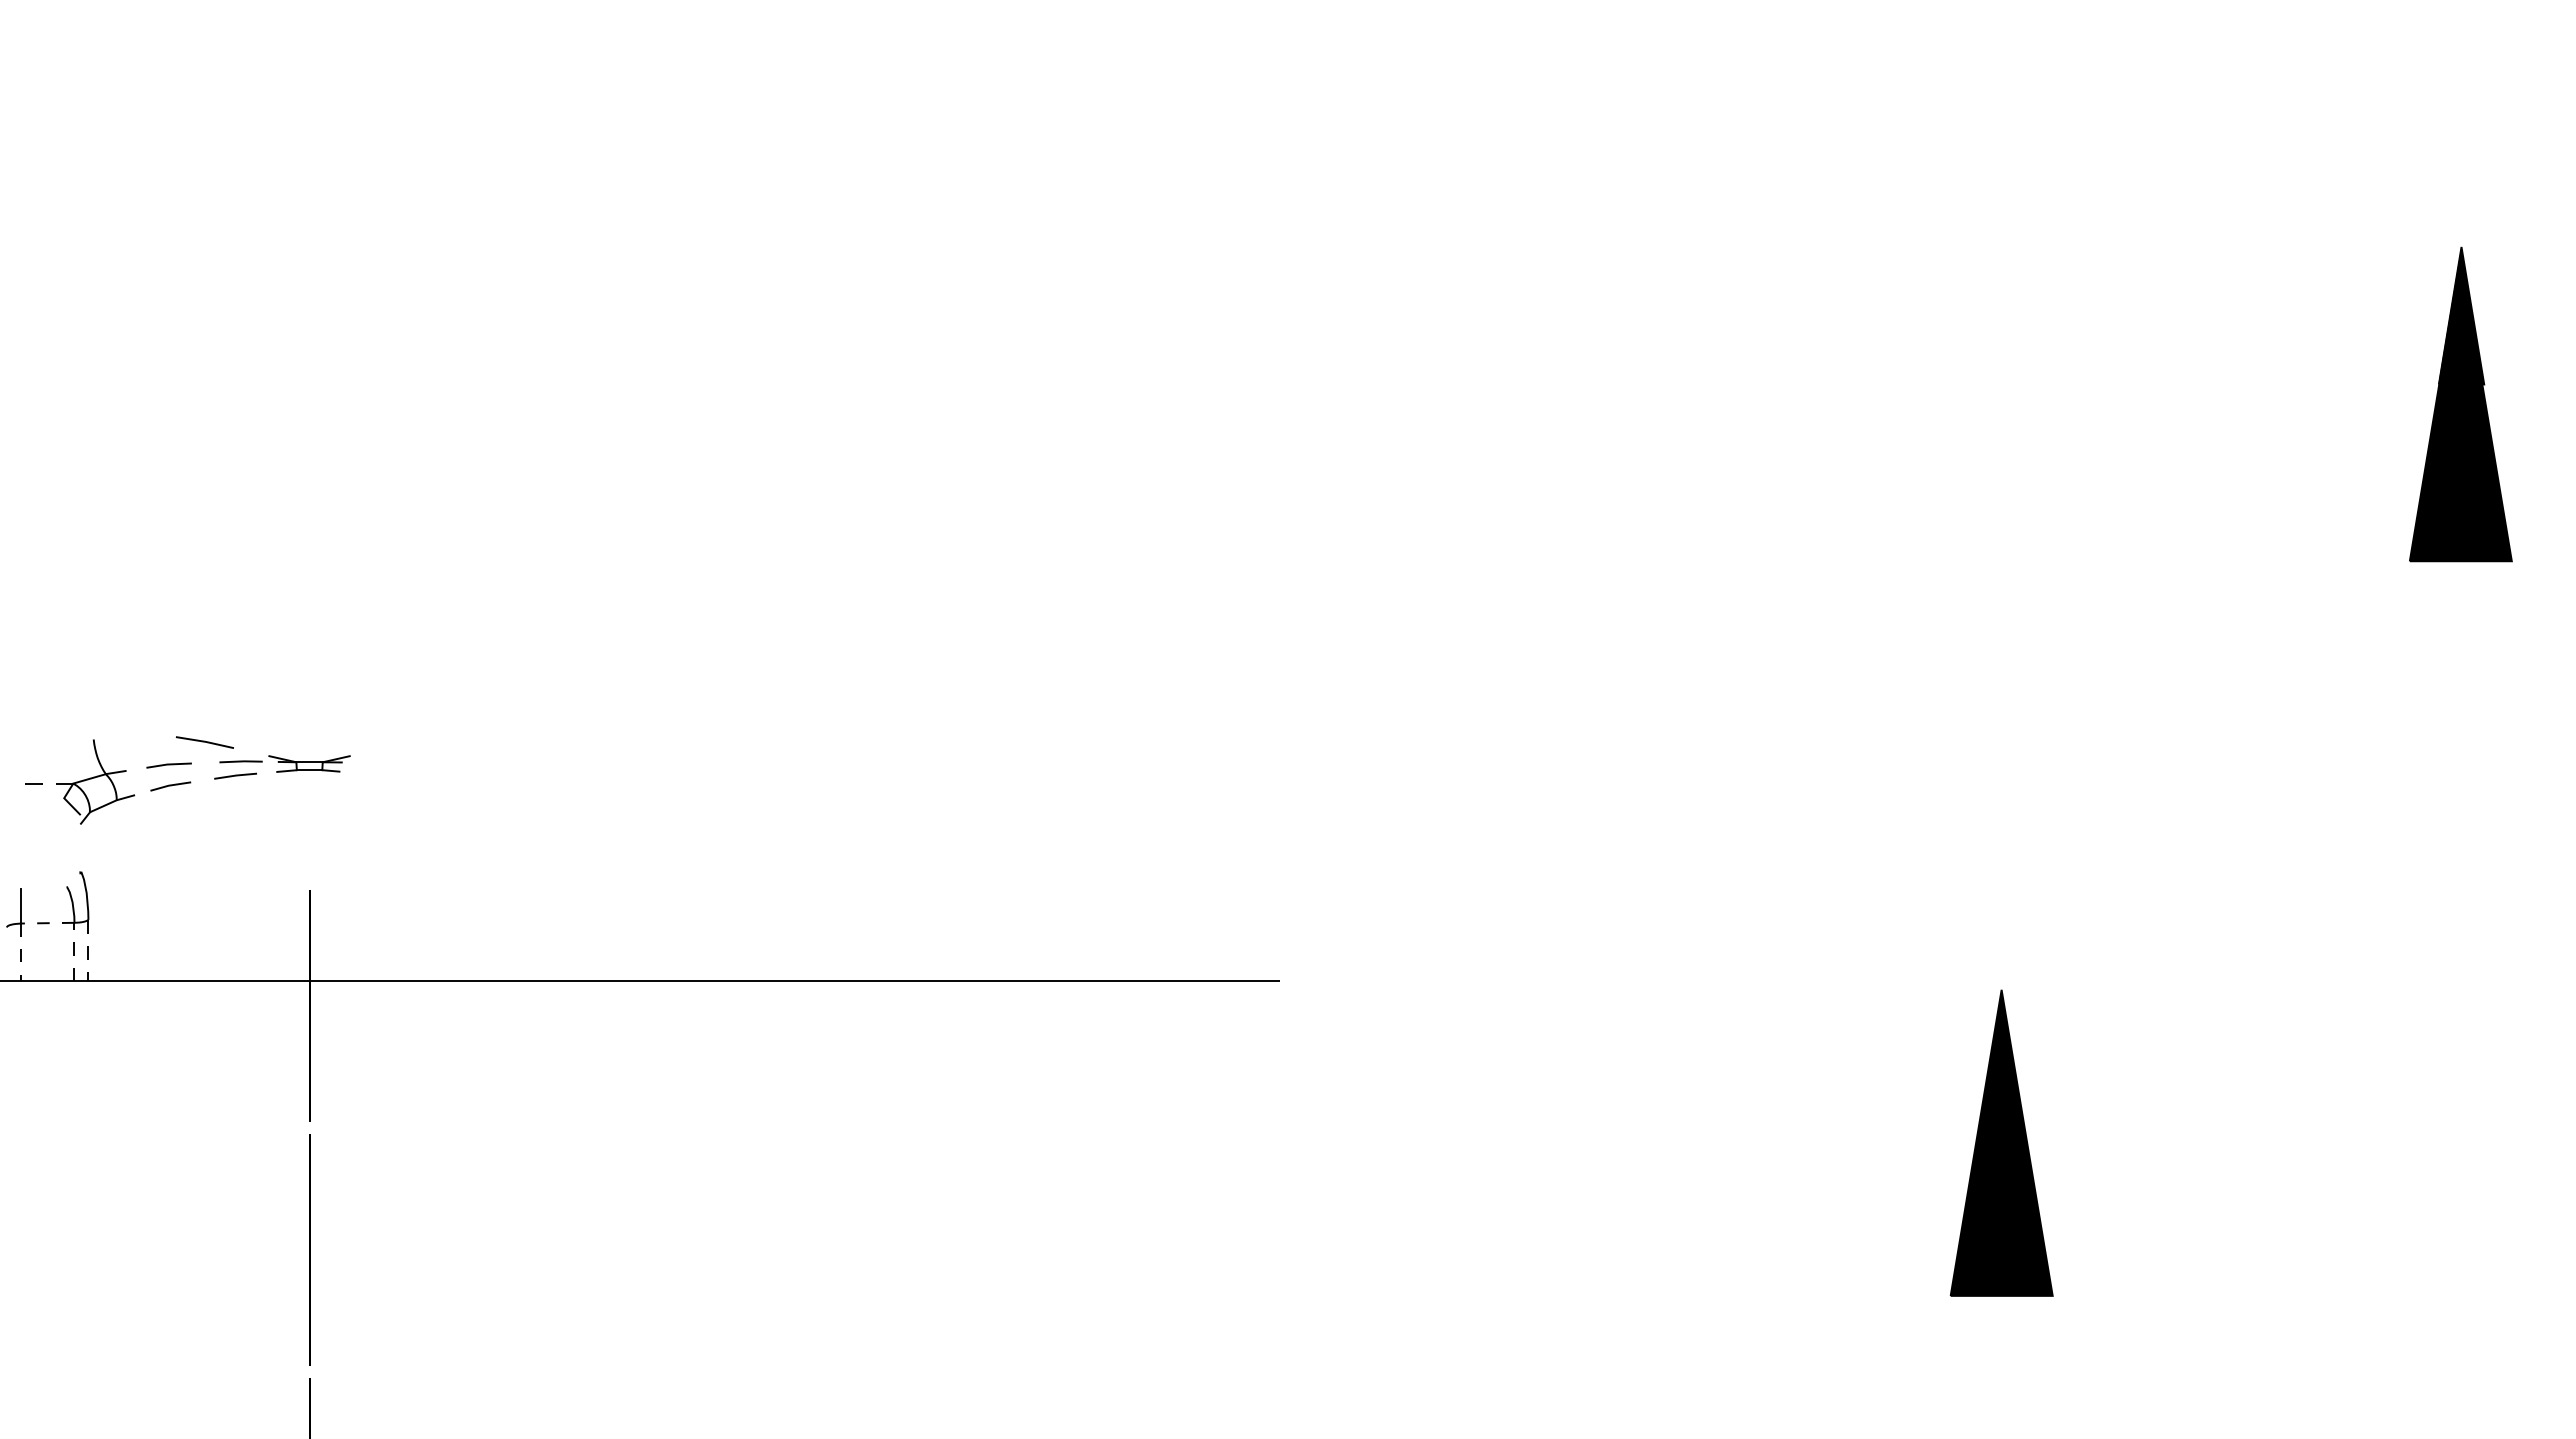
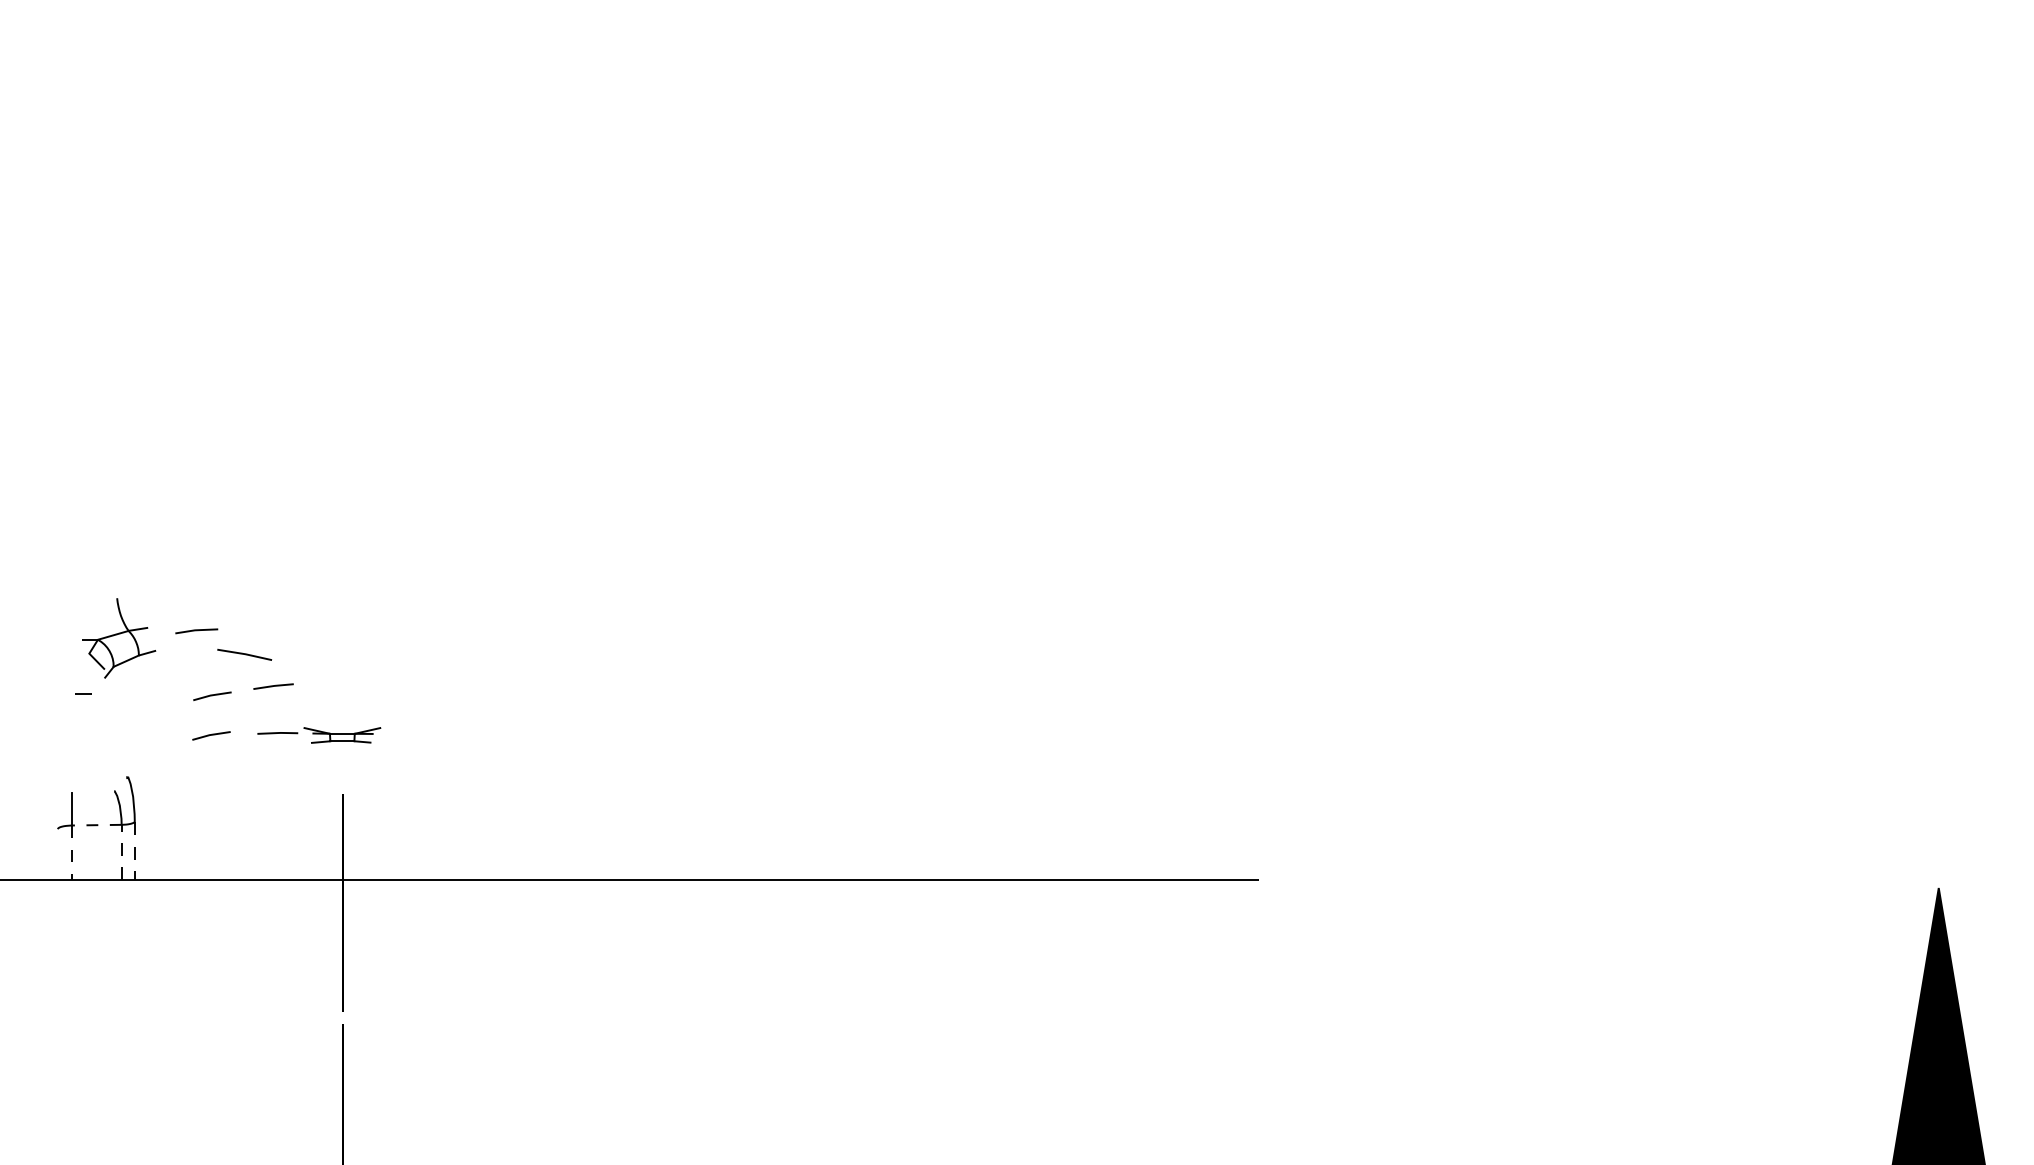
part: (284, 763) -> (318, 734), moved
curve: (168, 765) -> (196, 631), moved
part: (95, 781) -> (118, 637), moved
curve: (169, 828) -> (211, 735), added

